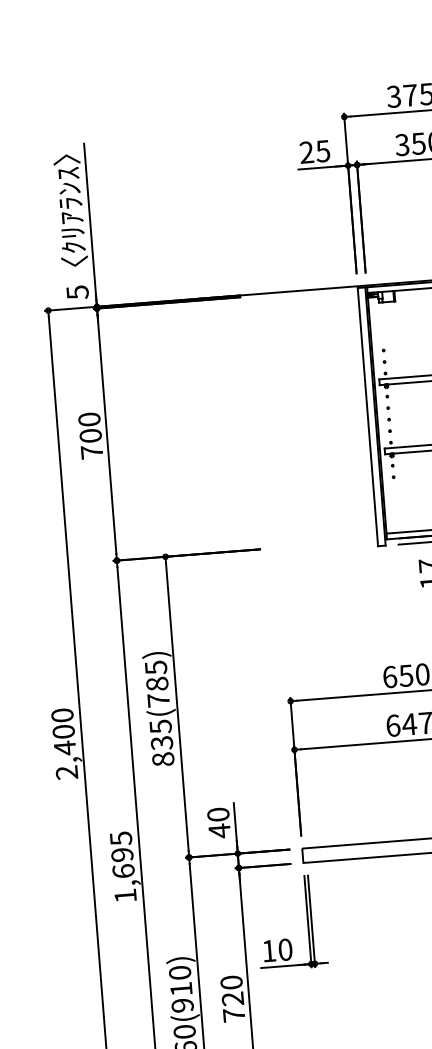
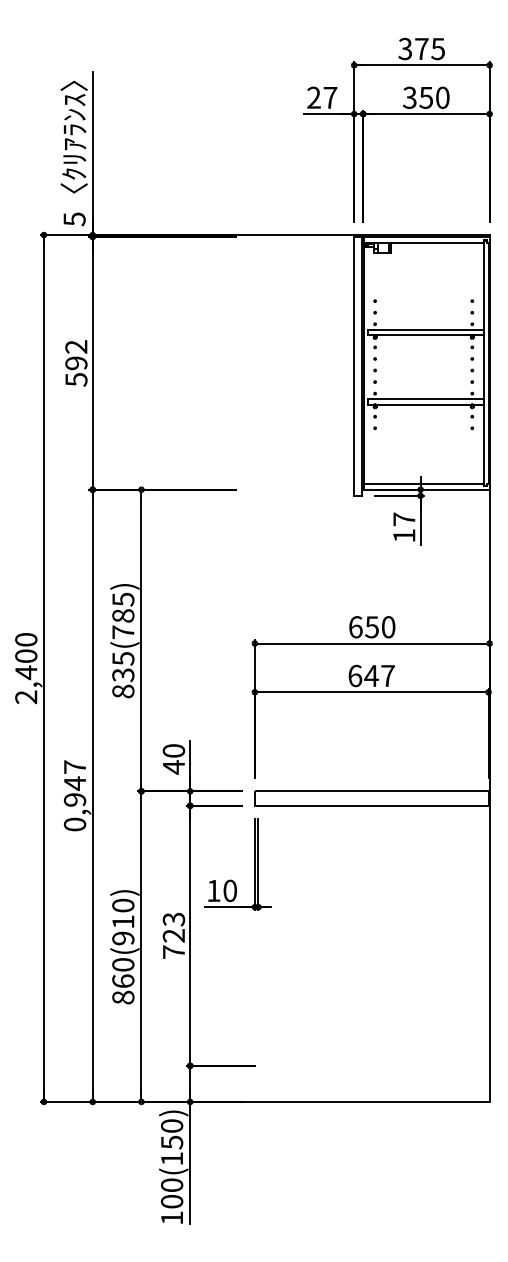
text: (323, 150) -> (330, 97), 25 -> 27
text: (90, 436) -> (76, 363), 700 -> 592
text: (122, 866) -> (74, 795), 1,695 -> 0,947
text: (231, 982) -> (173, 919), 720 -> 723

